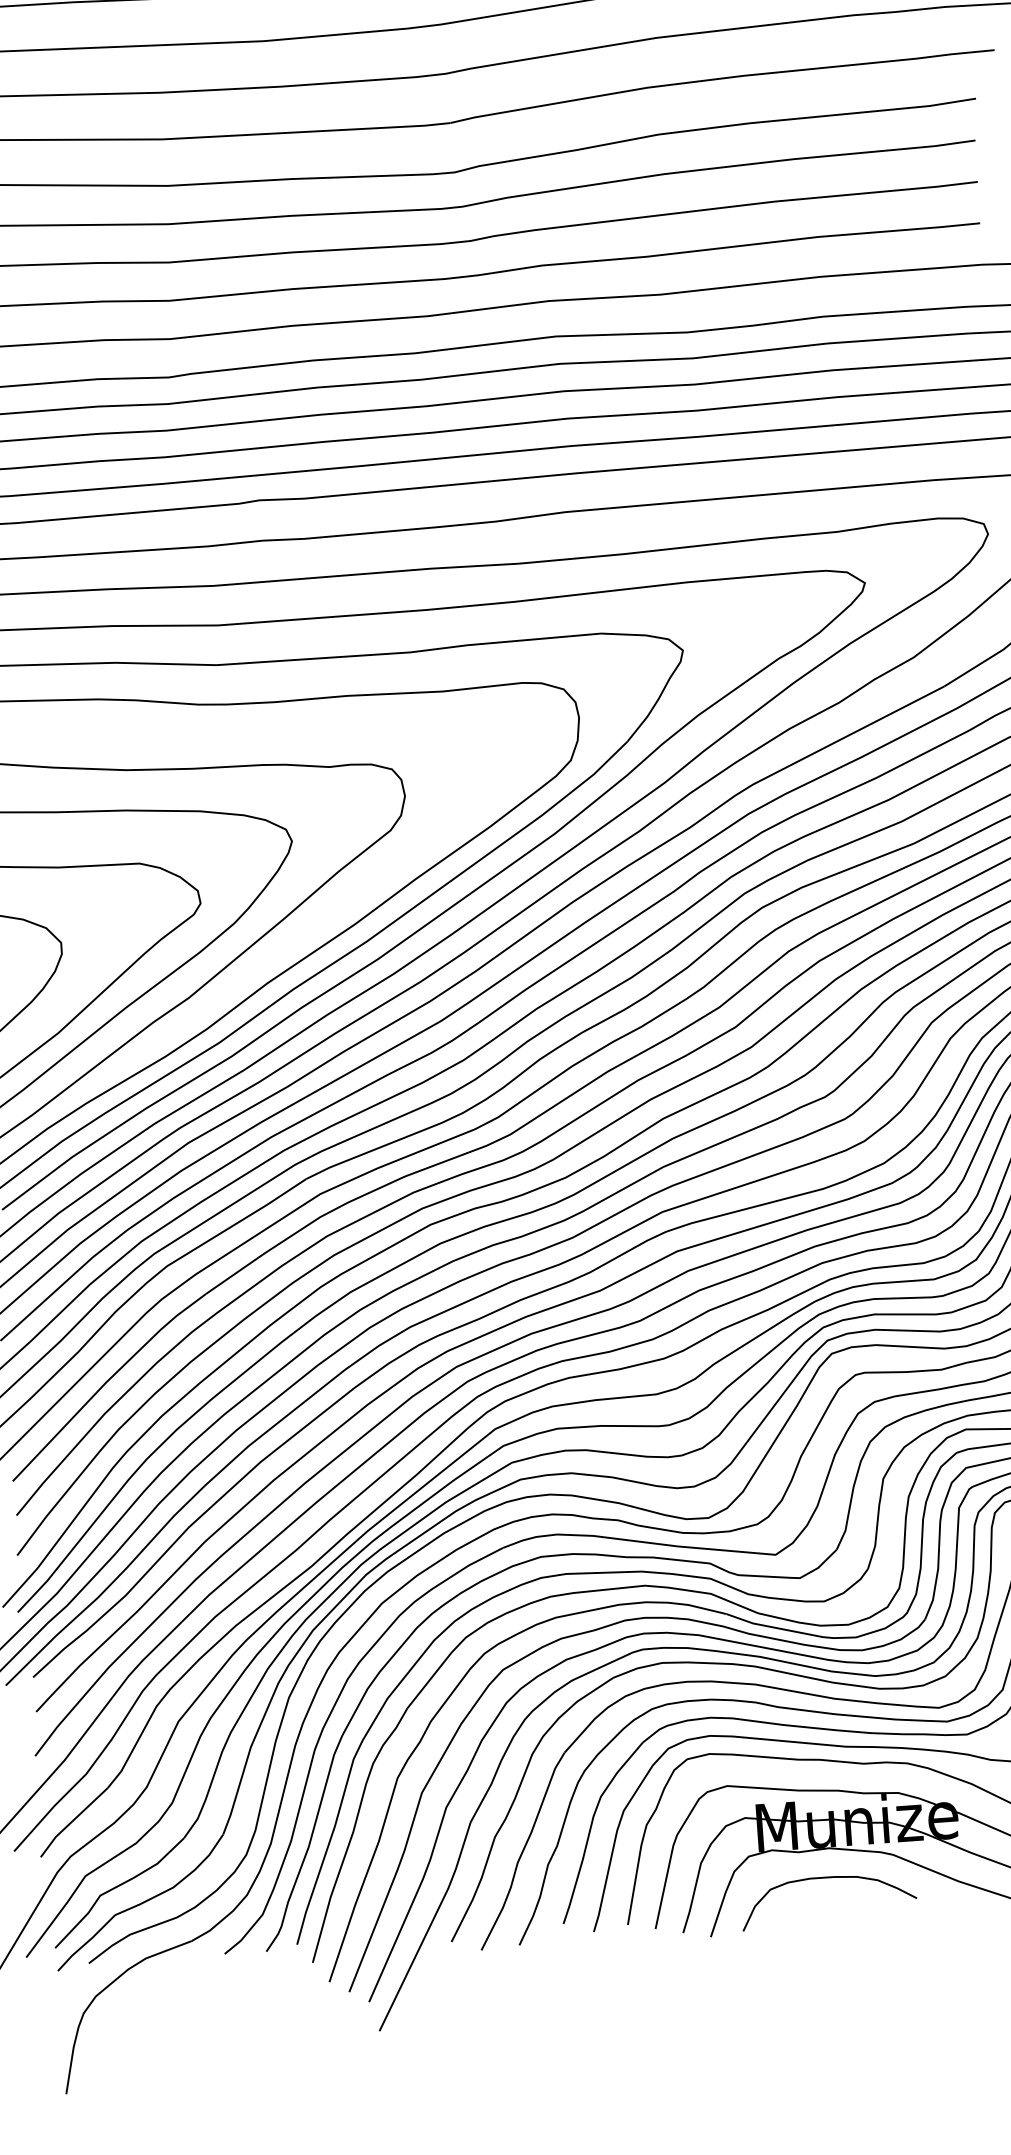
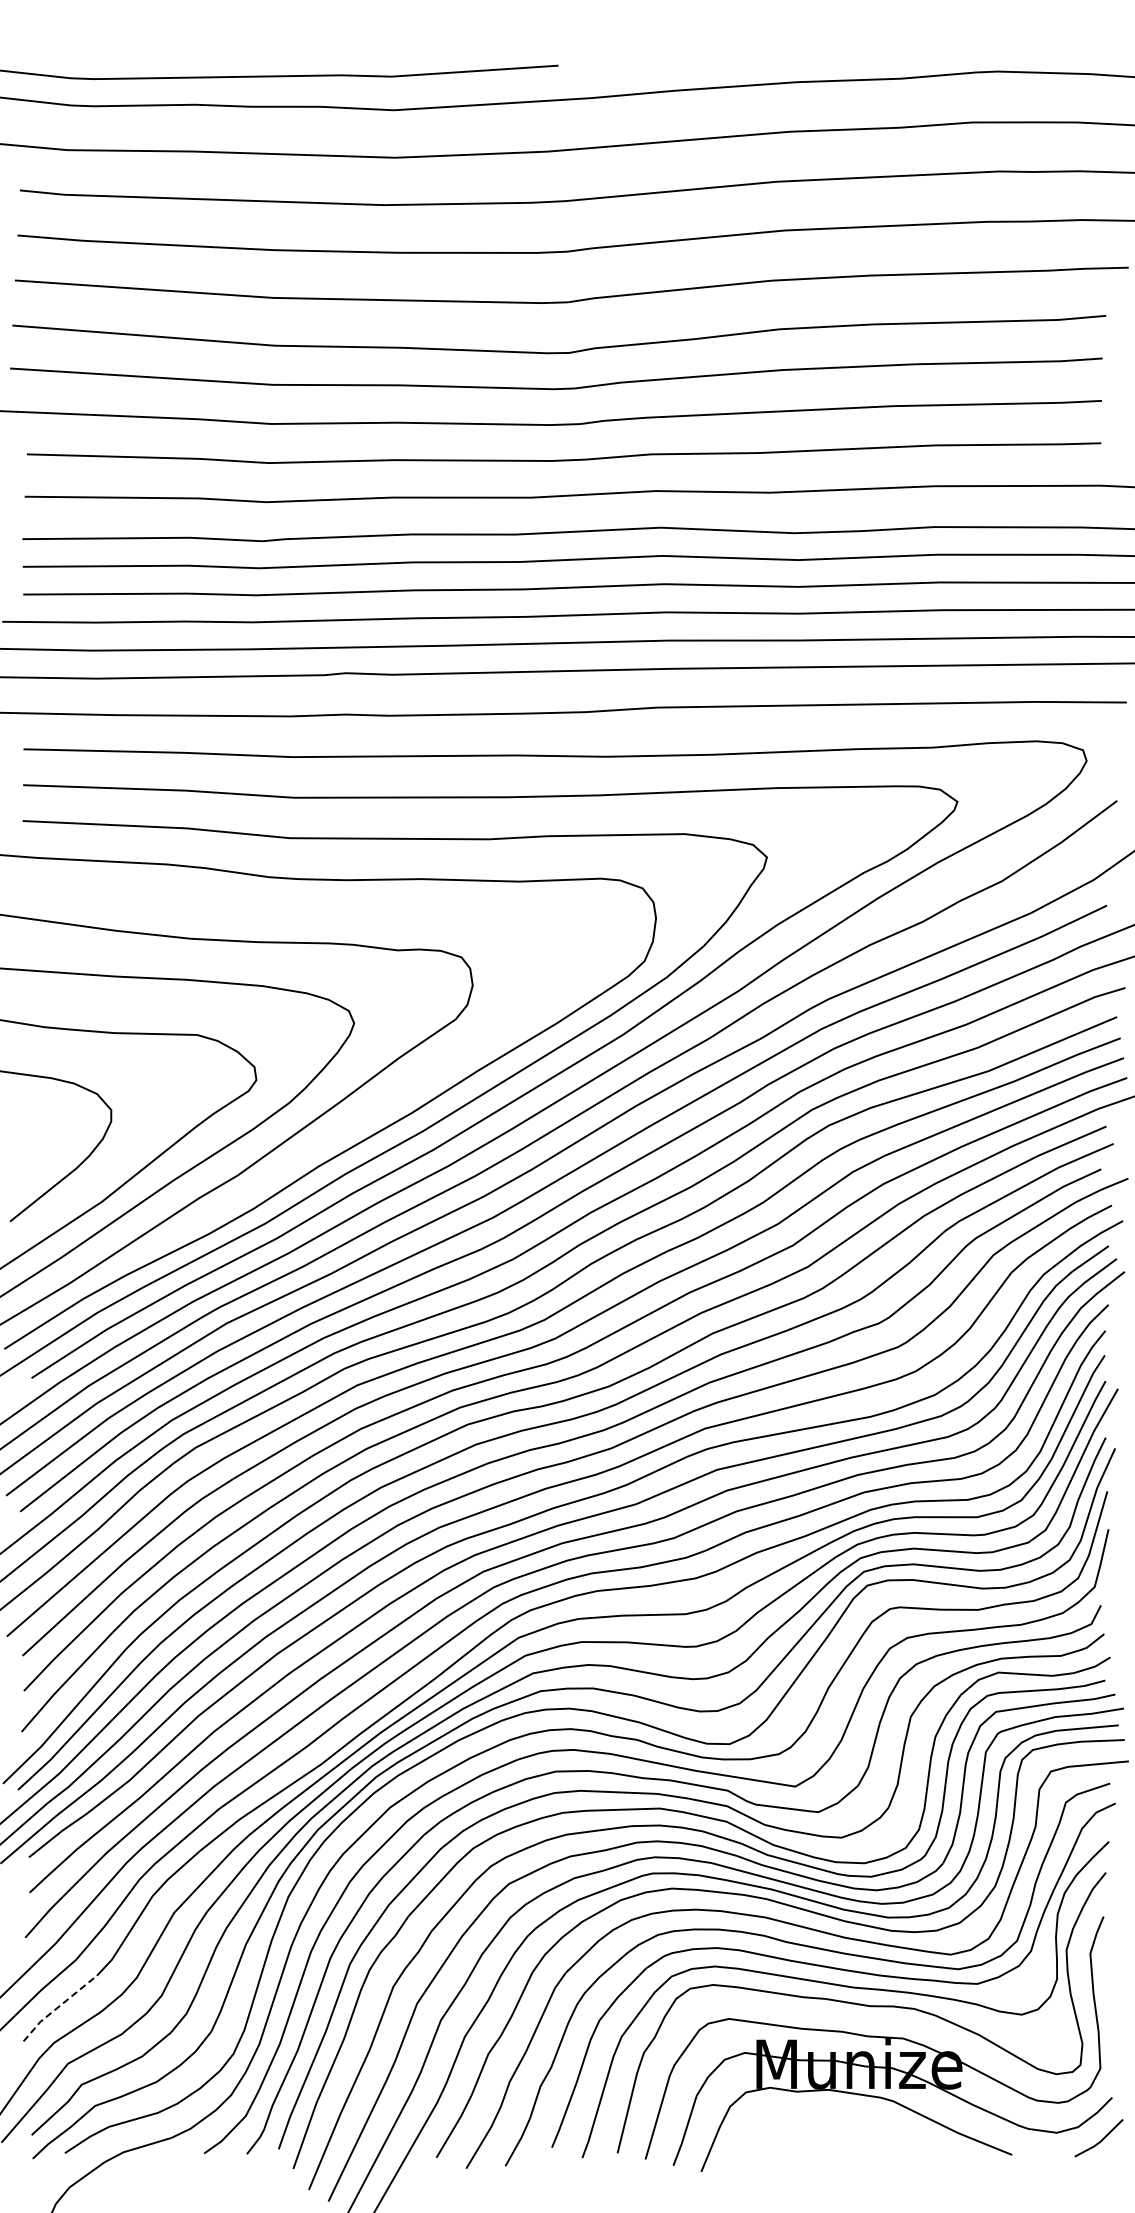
line: (72, 1821) -> (58, 2007), solid -> dashed
curve: (827, 1878) -> (824, 2120), removed

